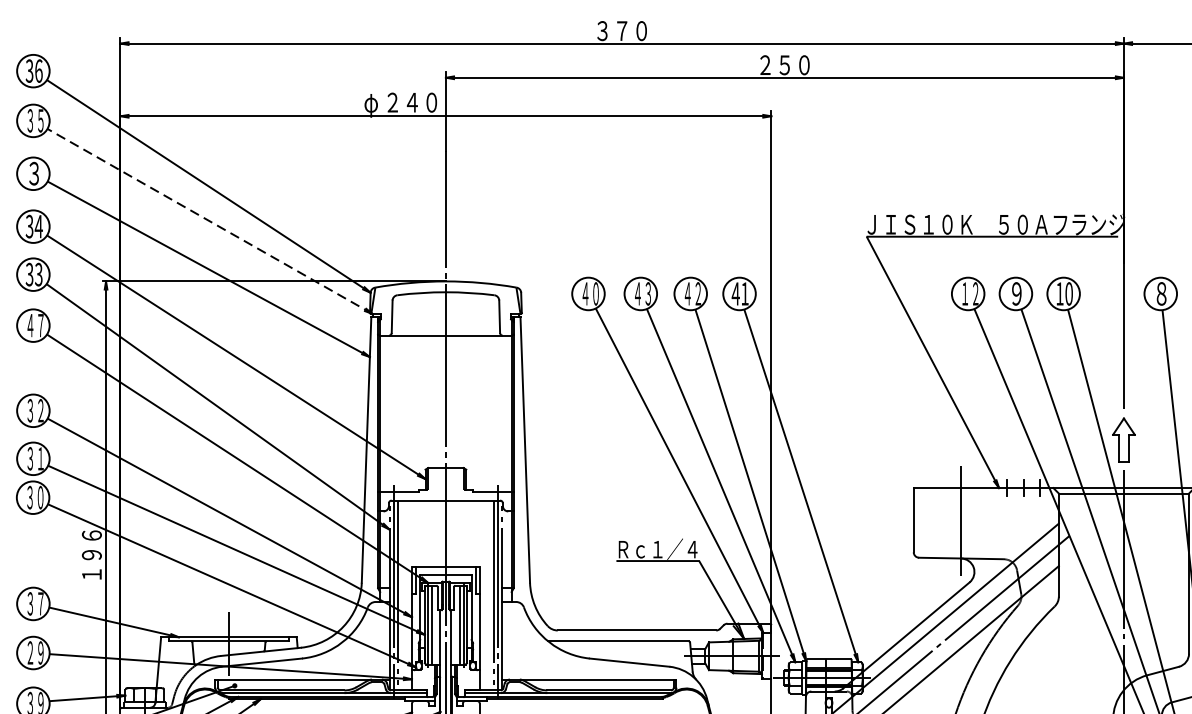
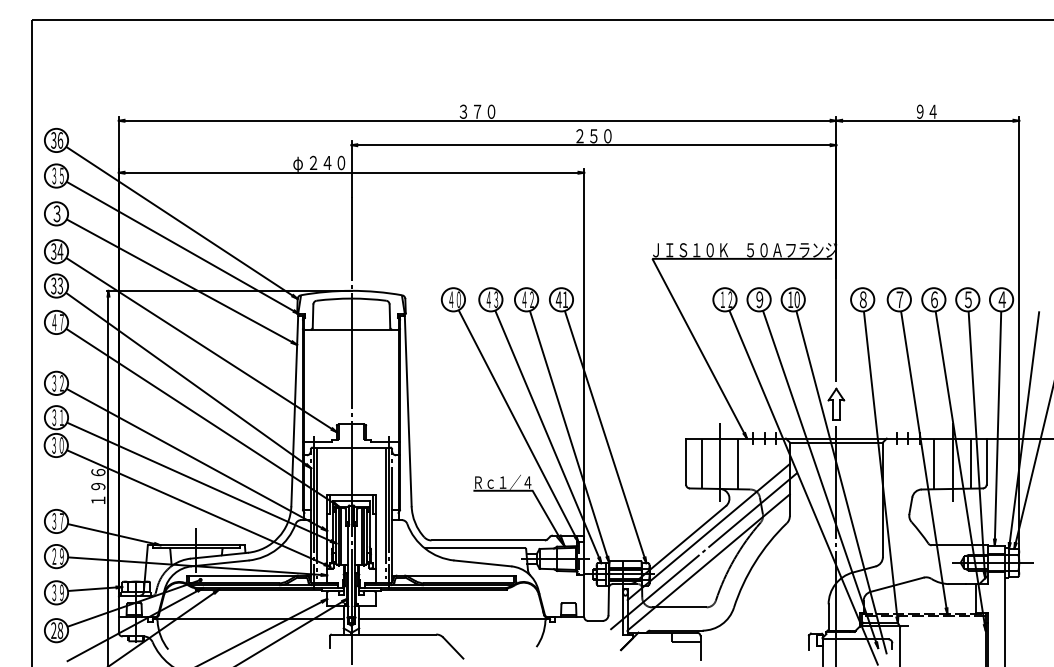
line: (209, 220) -> (182, 247), dashed -> solid
line: (935, 522) -> (701, 463), added
line: (987, 522) -> (738, 463), added

